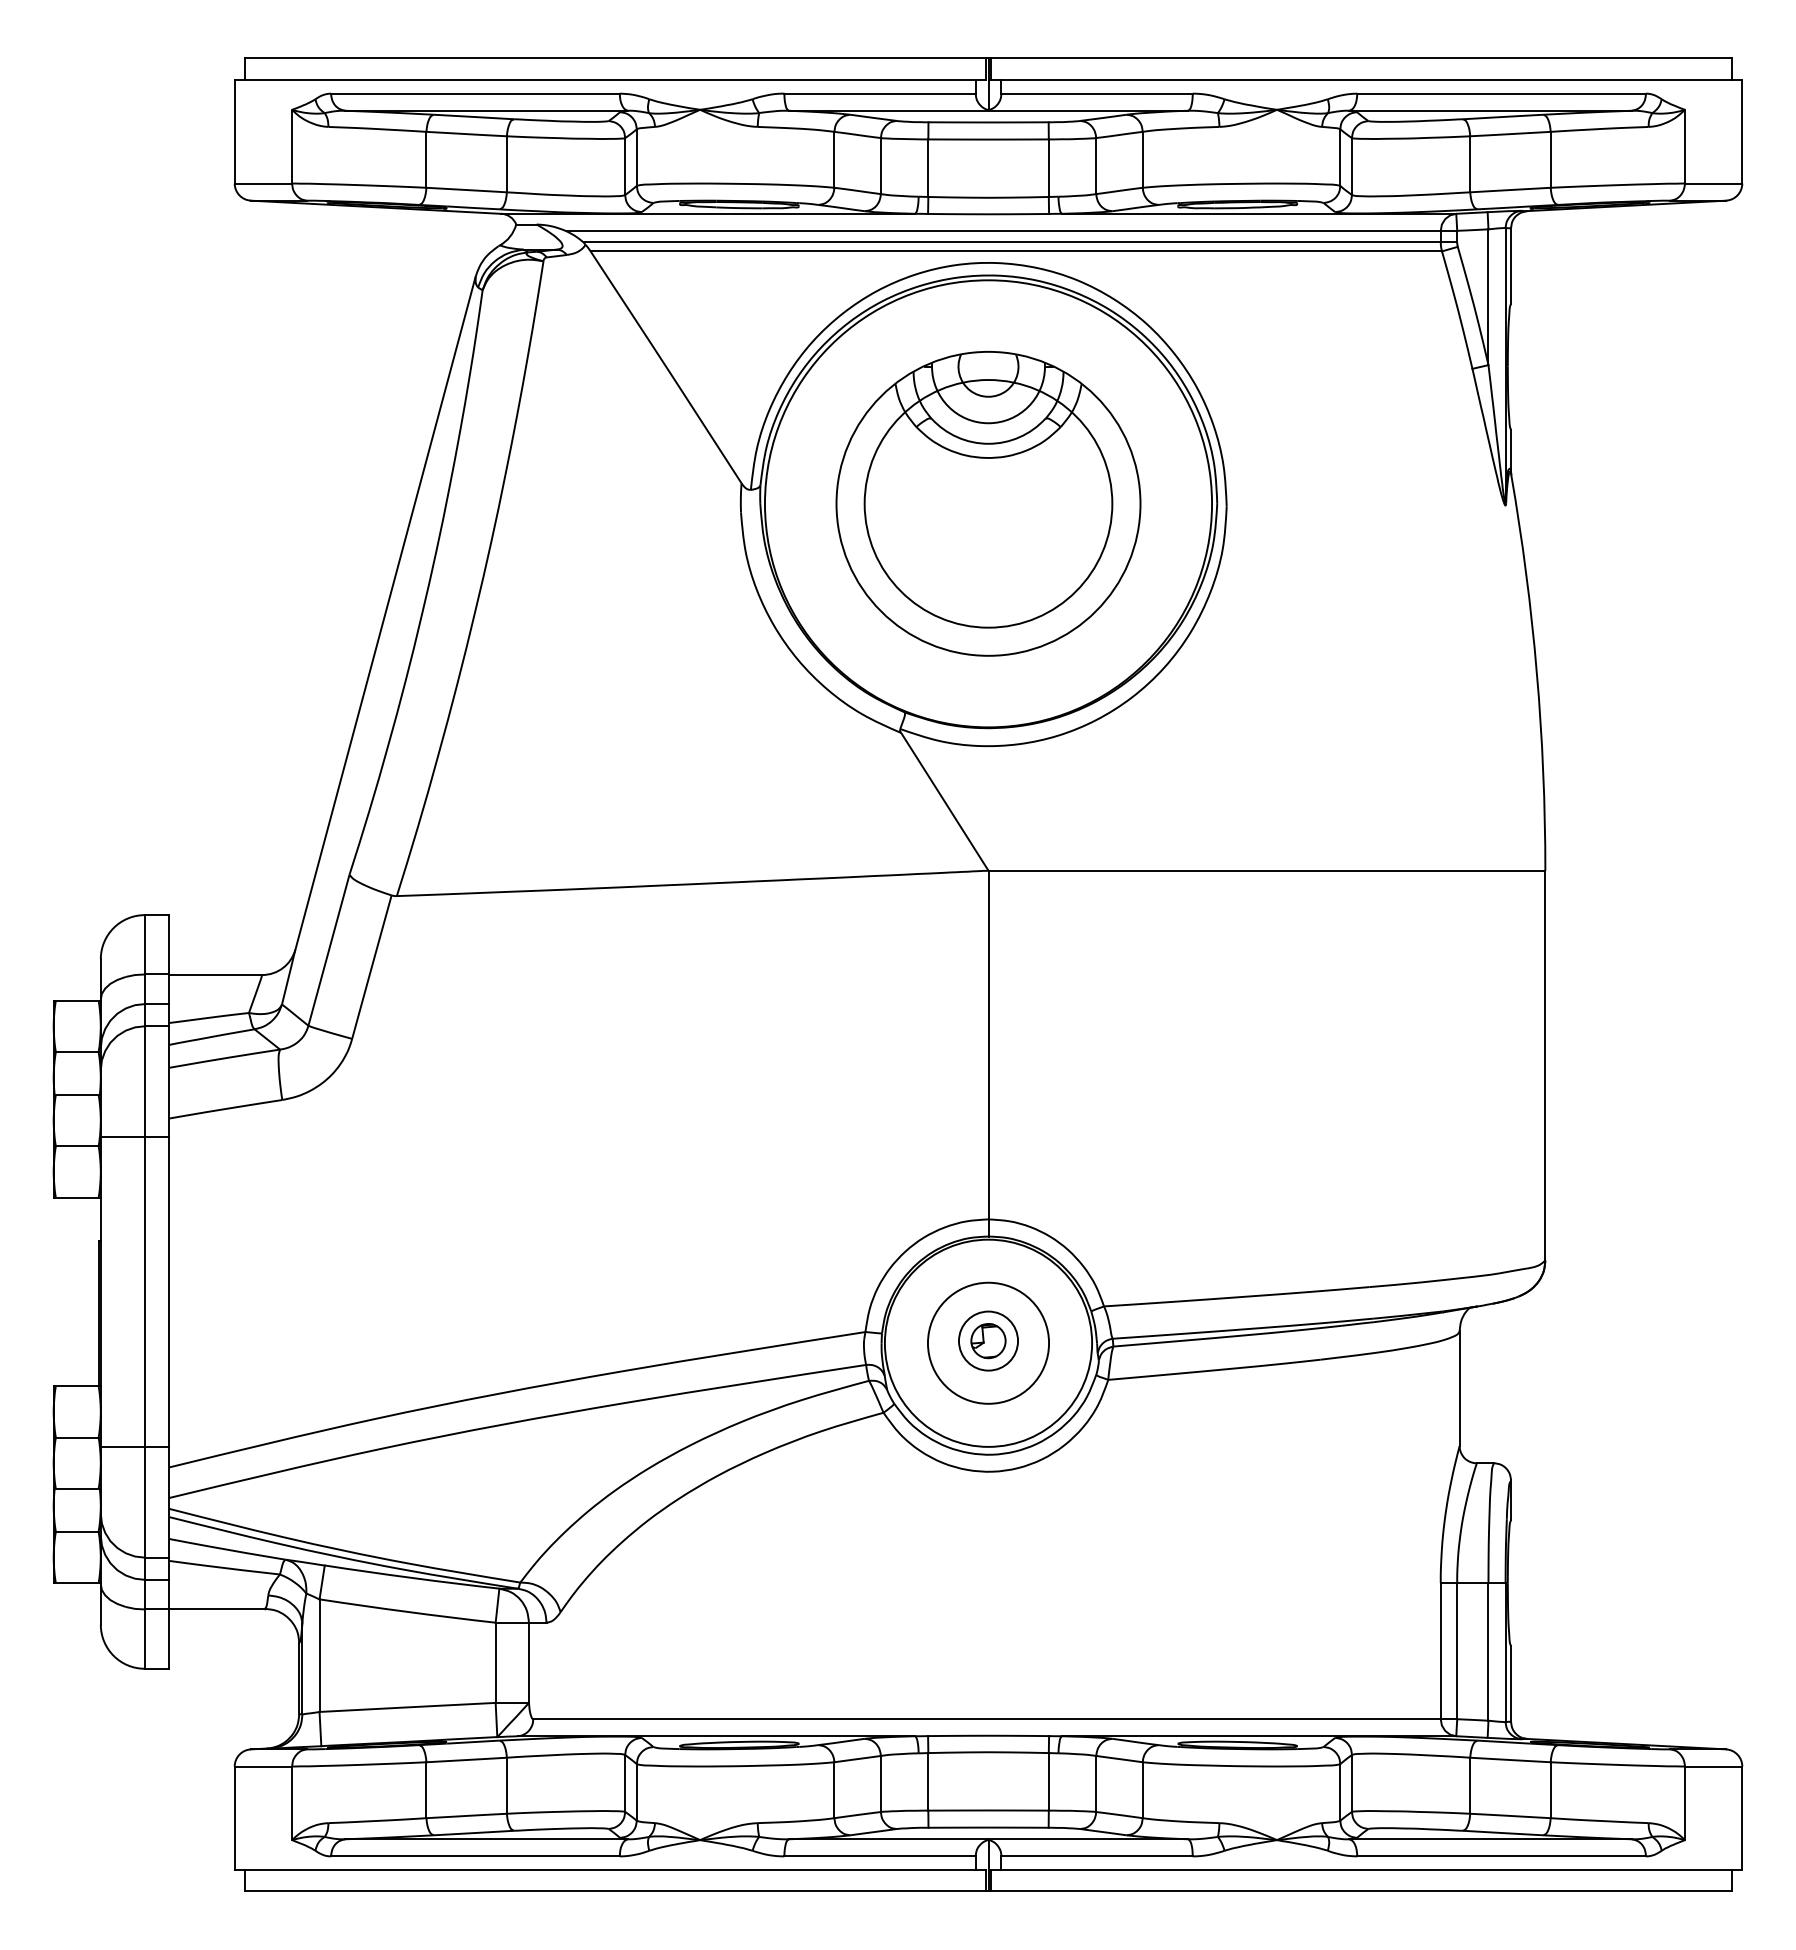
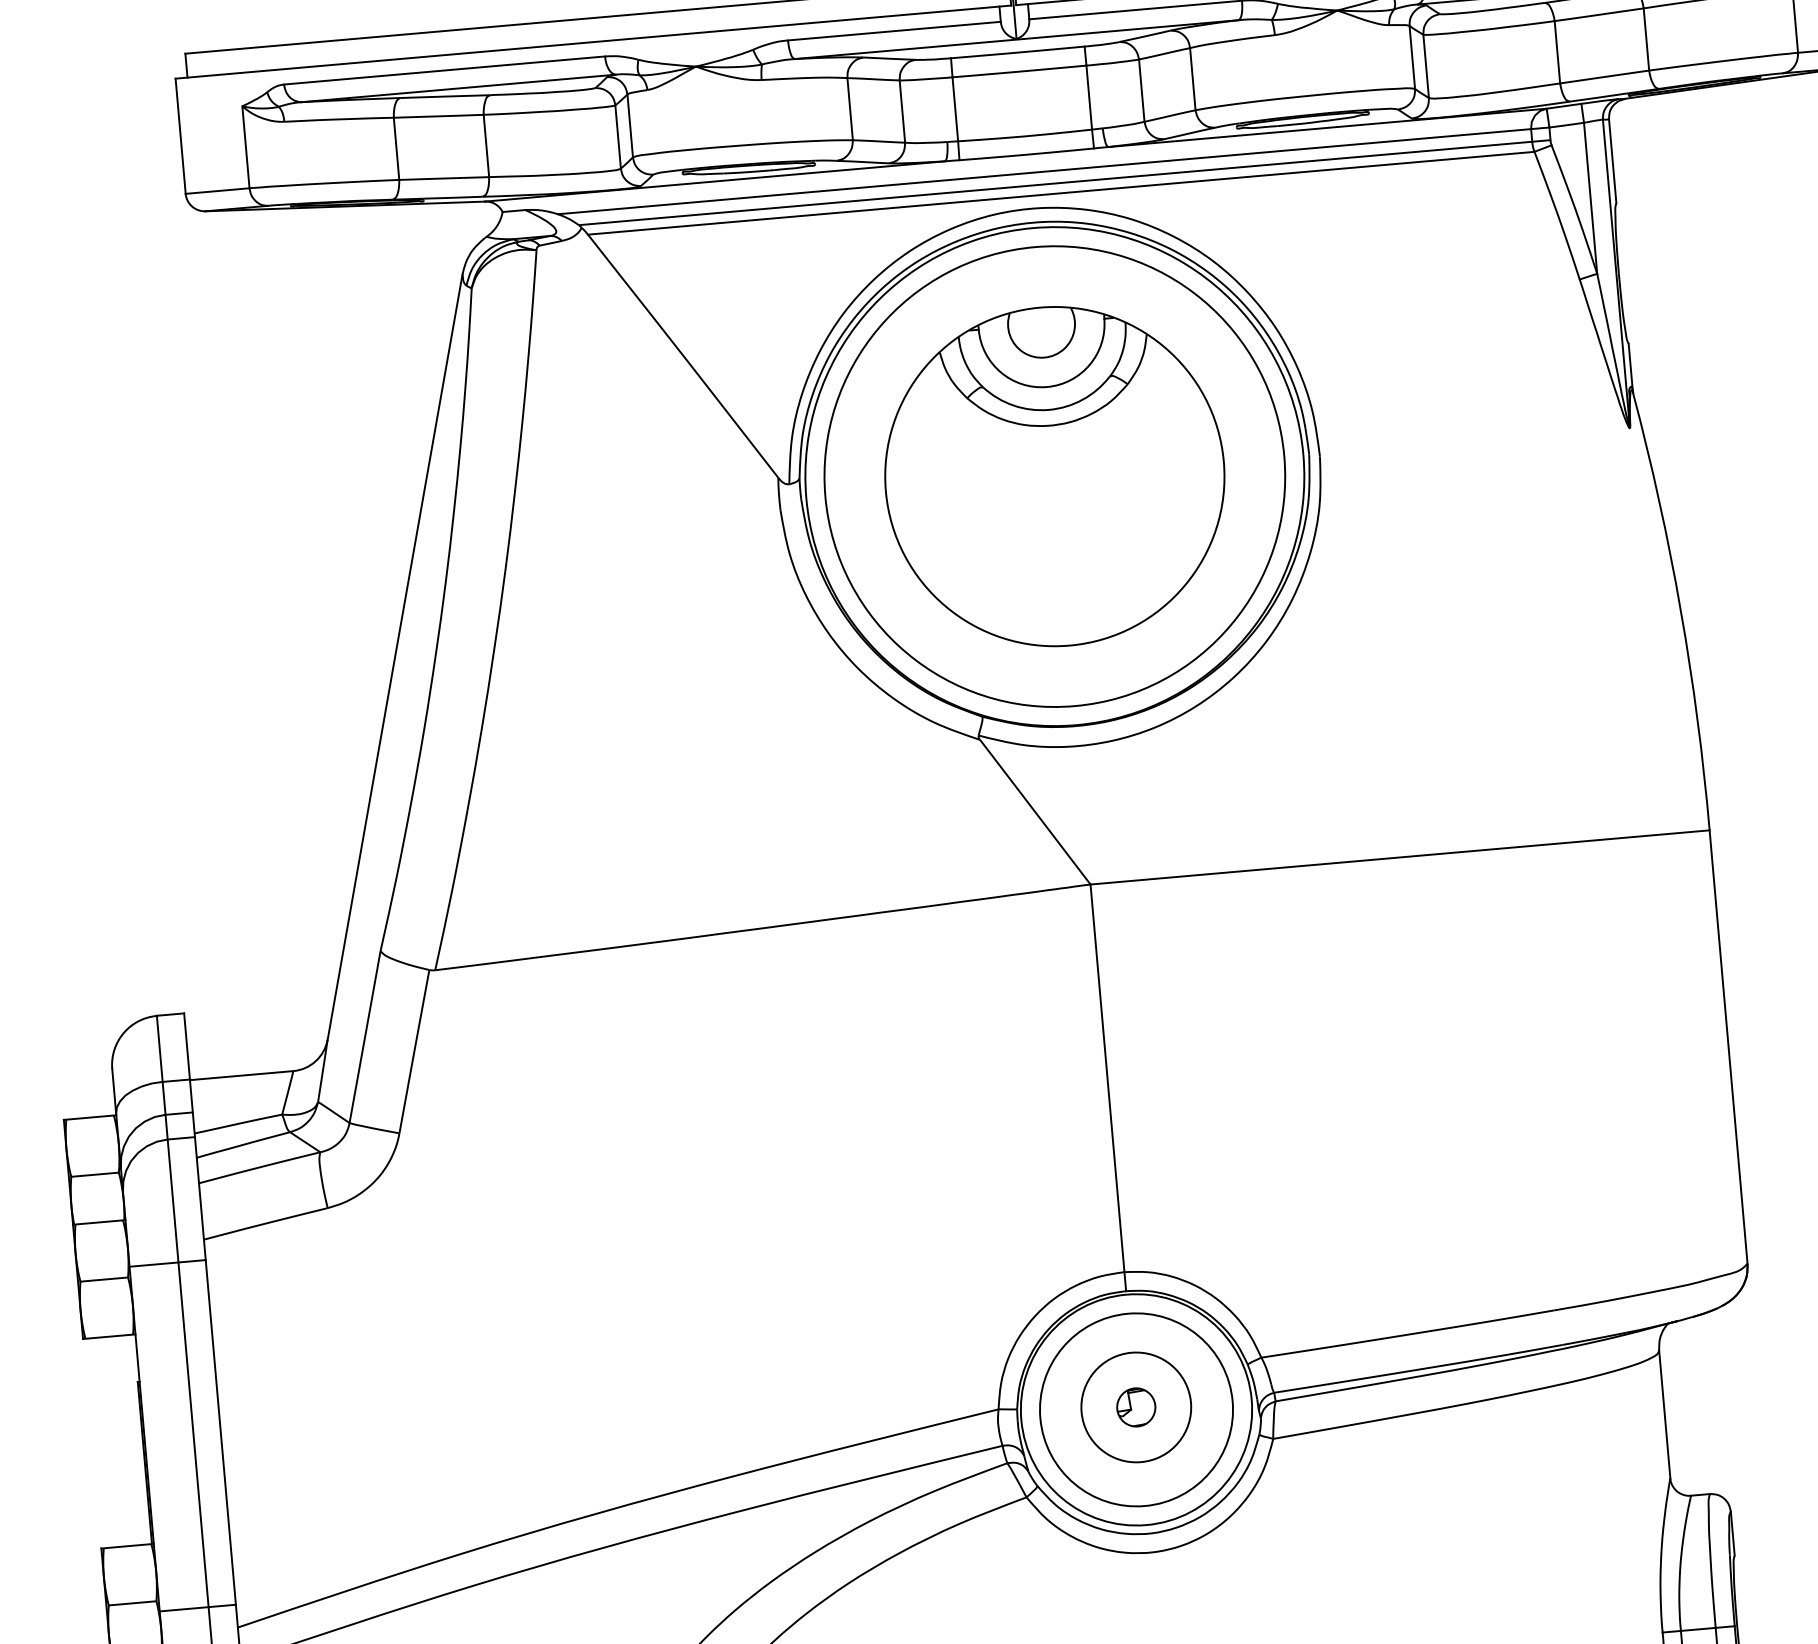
circle: (988, 503) -> (1054, 476), size x1.67
circle: (988, 1340) -> (1136, 1406), size x1.67
circle: (988, 1342) -> (1136, 1409), size x1.43

